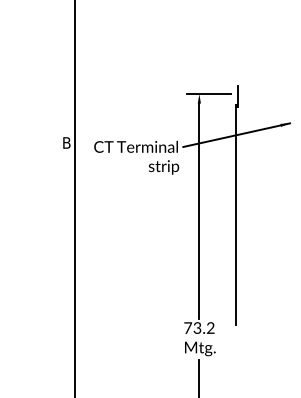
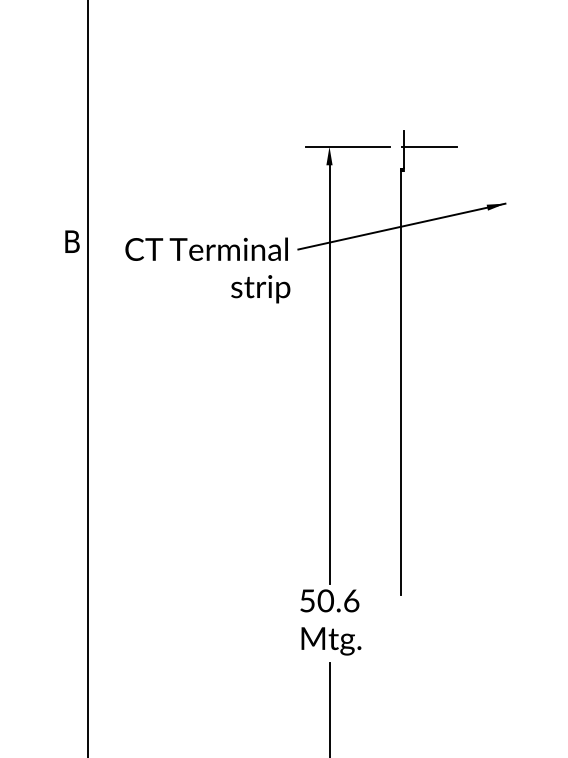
line: (250, 94) -> (428, 147), added
text: (199, 327) -> (329, 599), 73.2 -> 50.6

